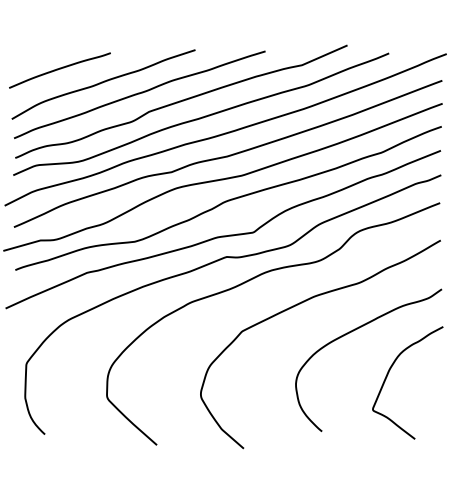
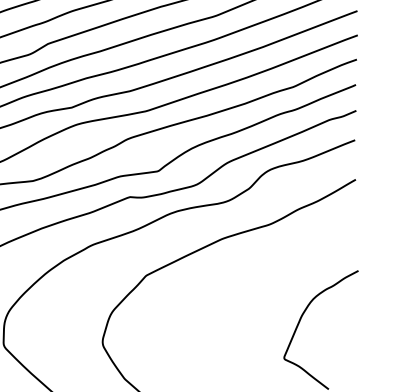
curve: (353, 331) -> (263, 275), removed

